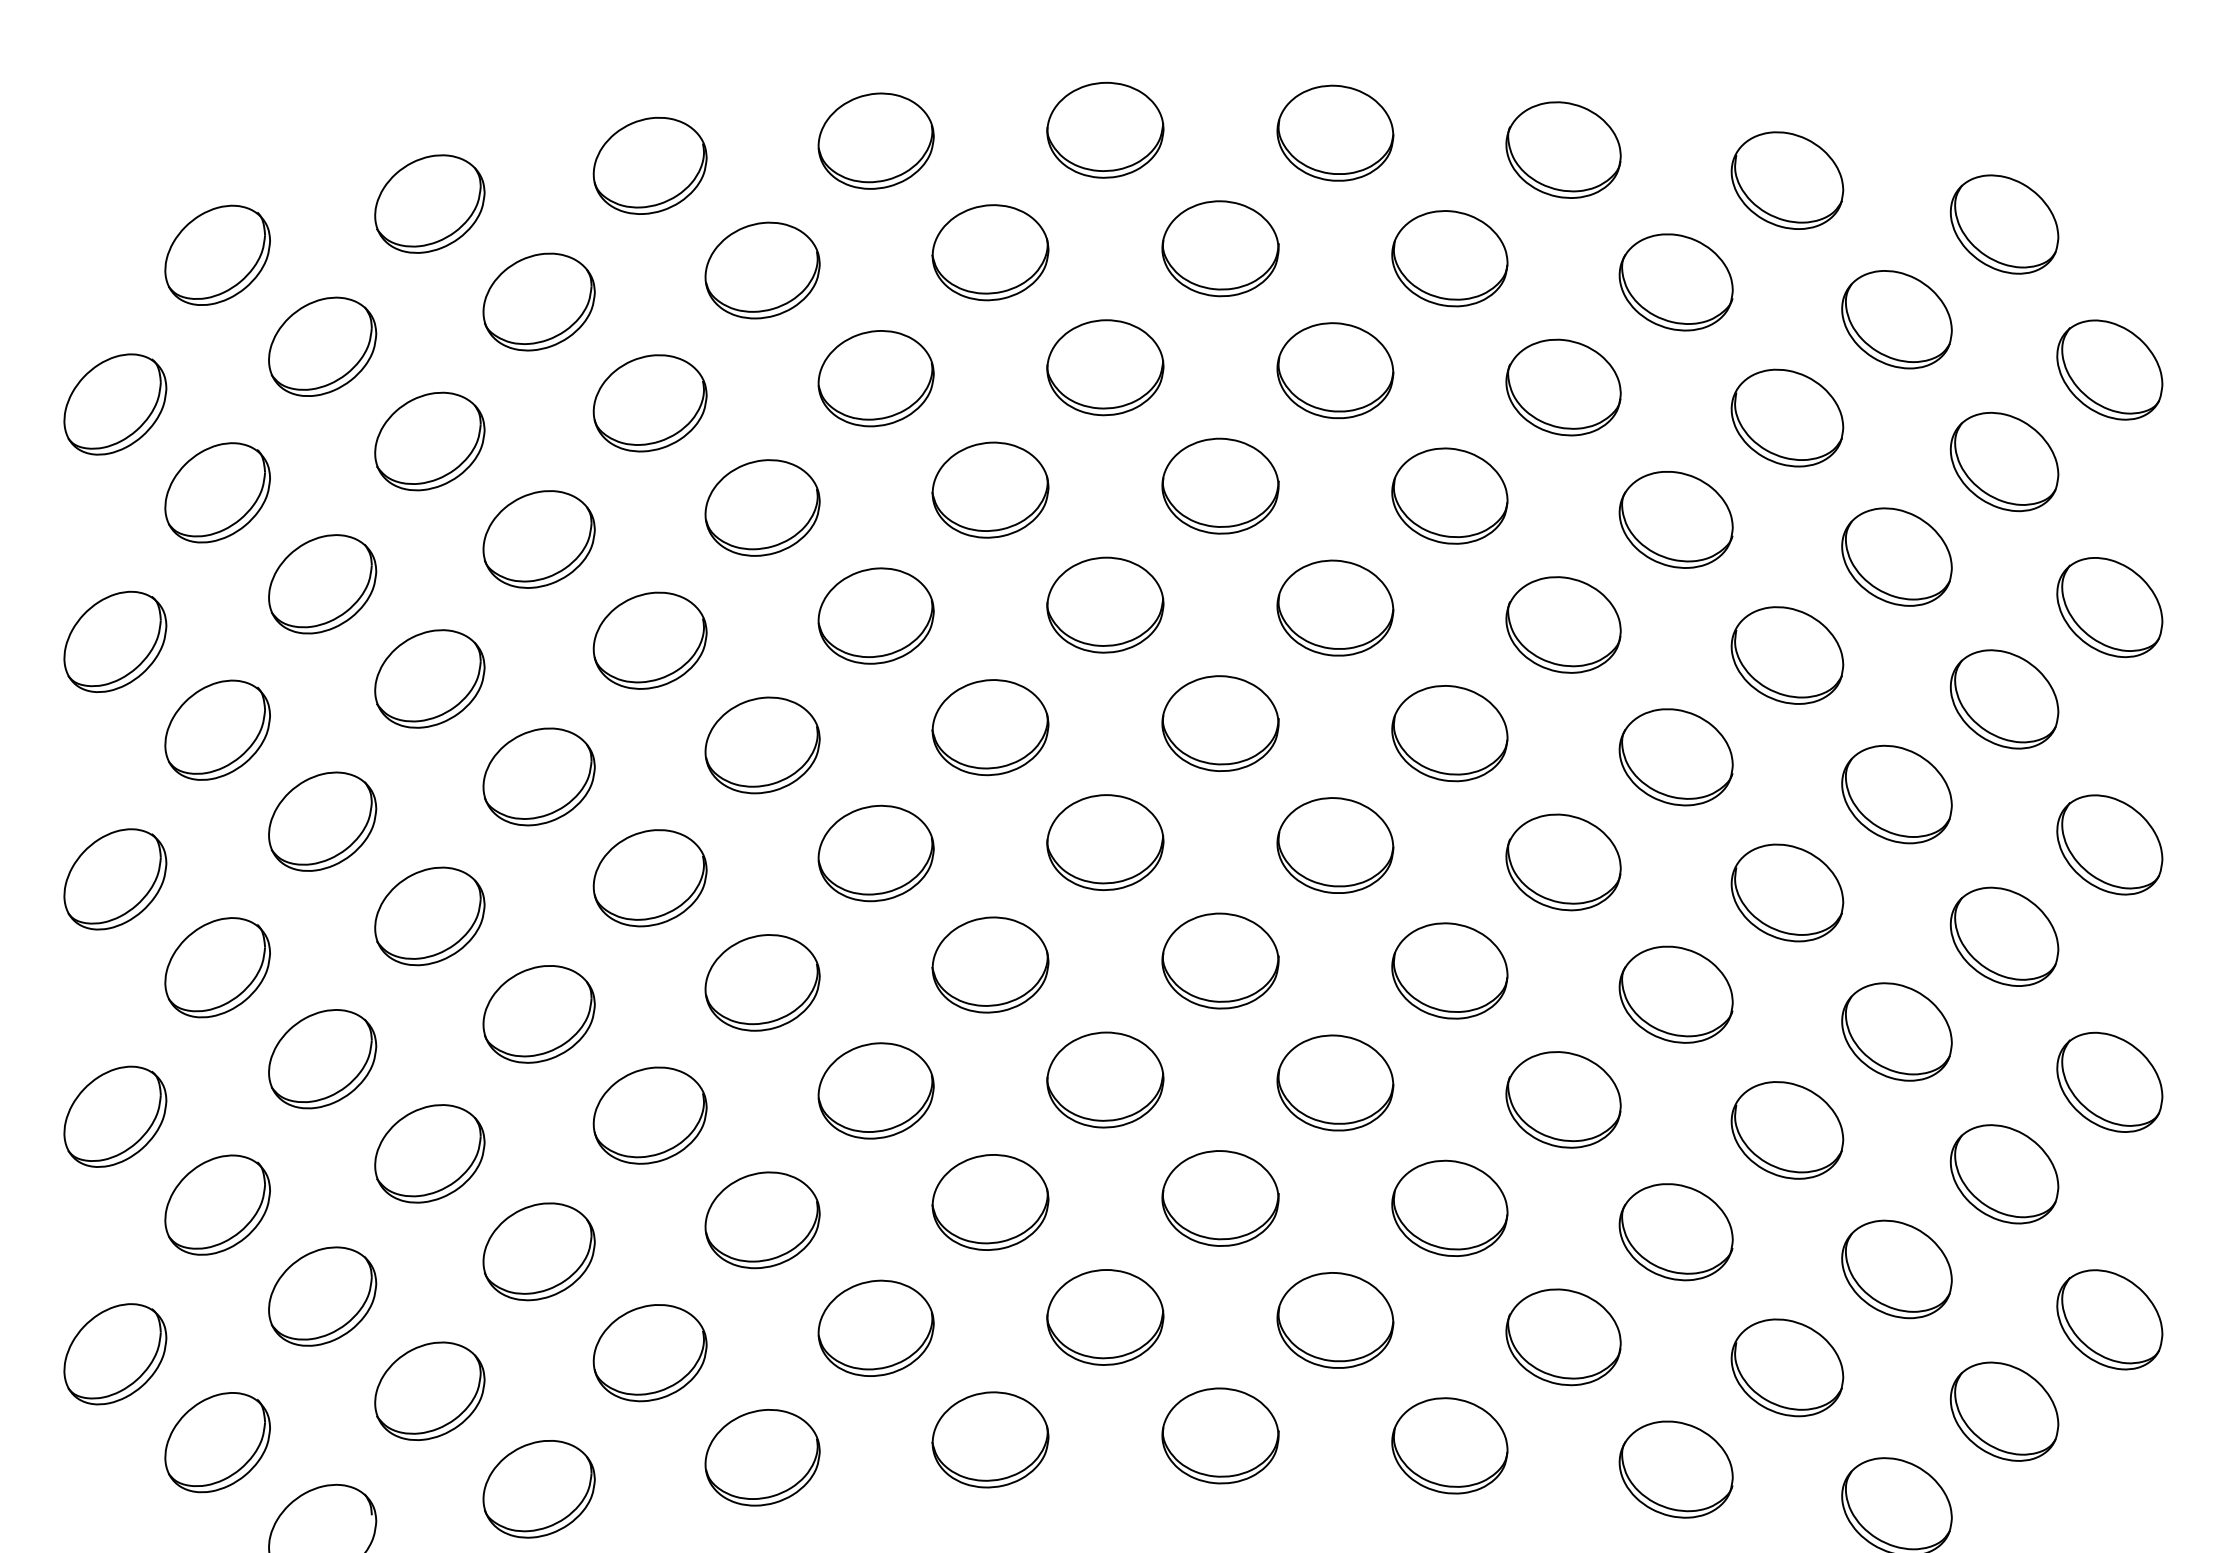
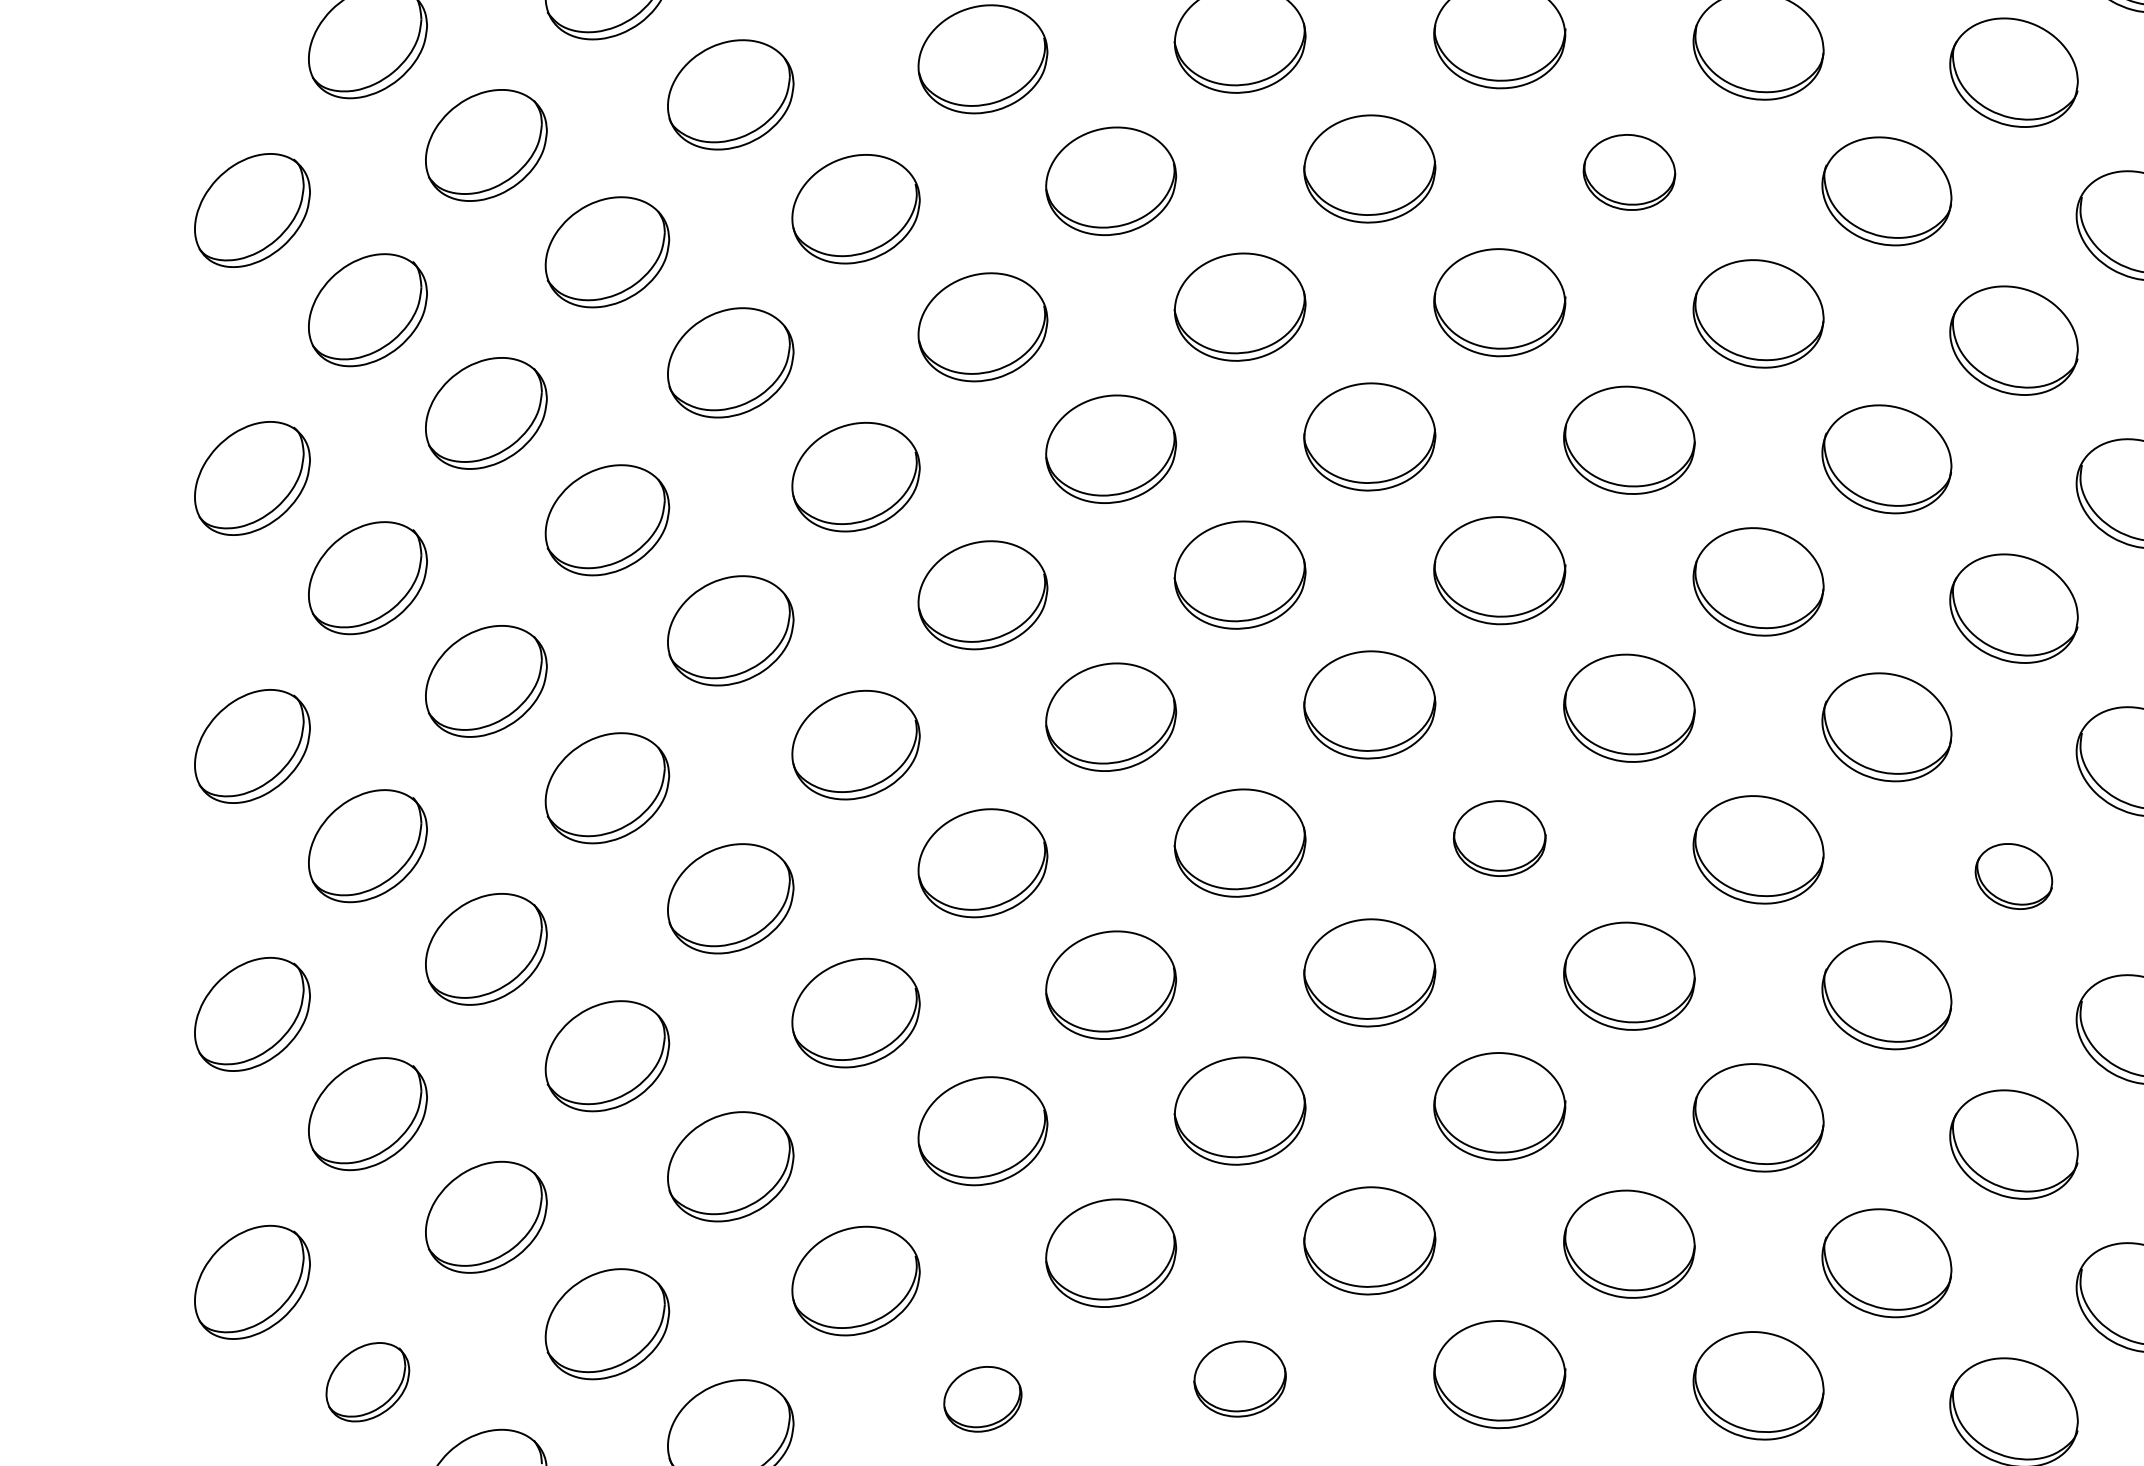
part: (1335, 370) -> (1629, 172), size x0.7
part: (1220, 960) -> (1499, 837), size x0.7
part: (1675, 994) -> (2013, 876), size x0.6
part: (990, 1439) -> (1240, 1378), size x0.7
part: (217, 1442) -> (367, 1381), size x0.7
part: (762, 1457) -> (982, 1398), size x0.6

